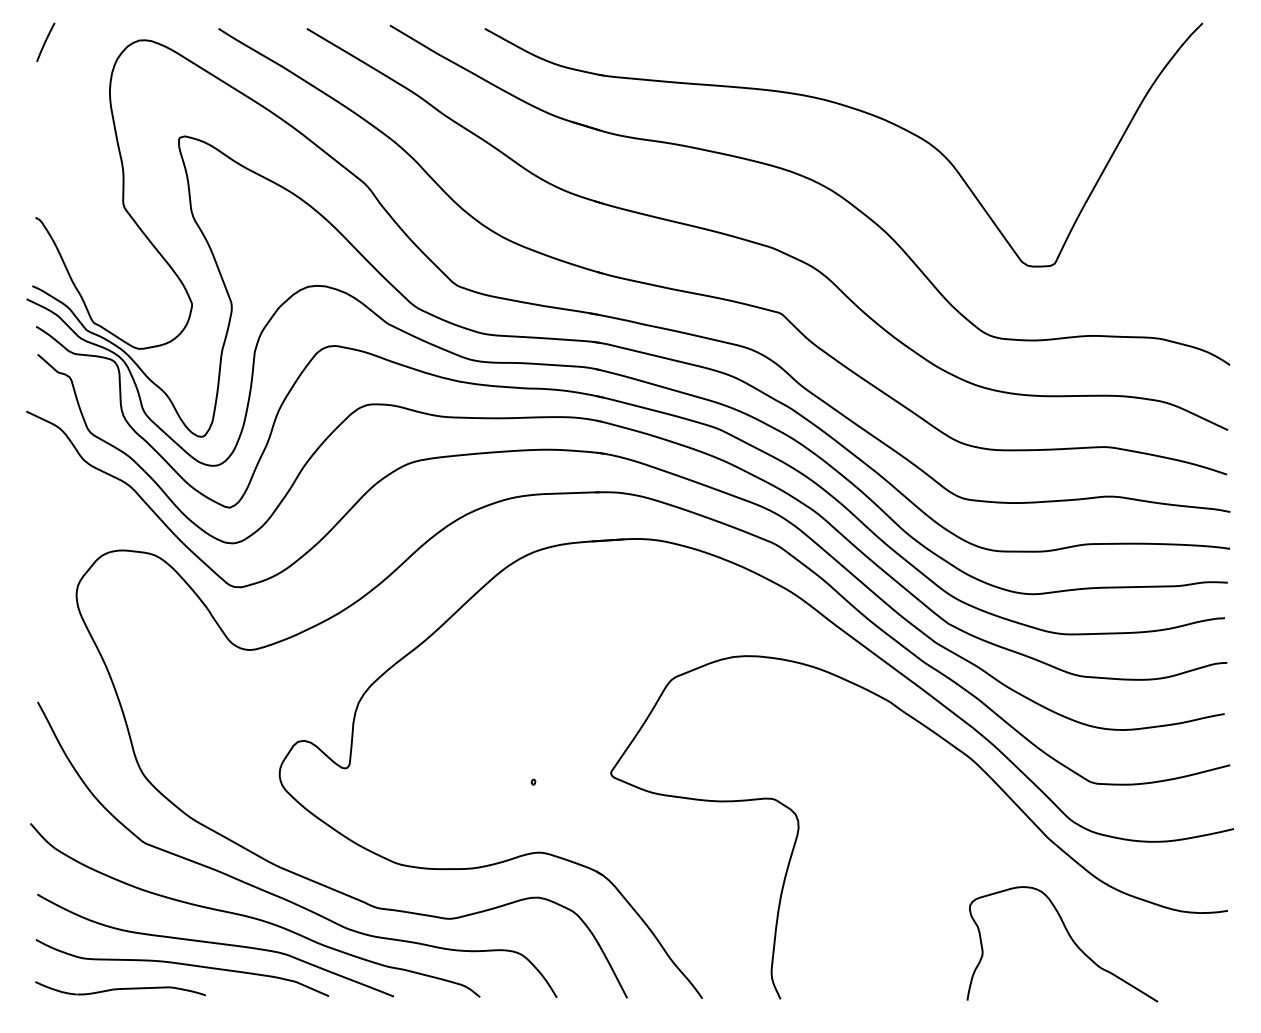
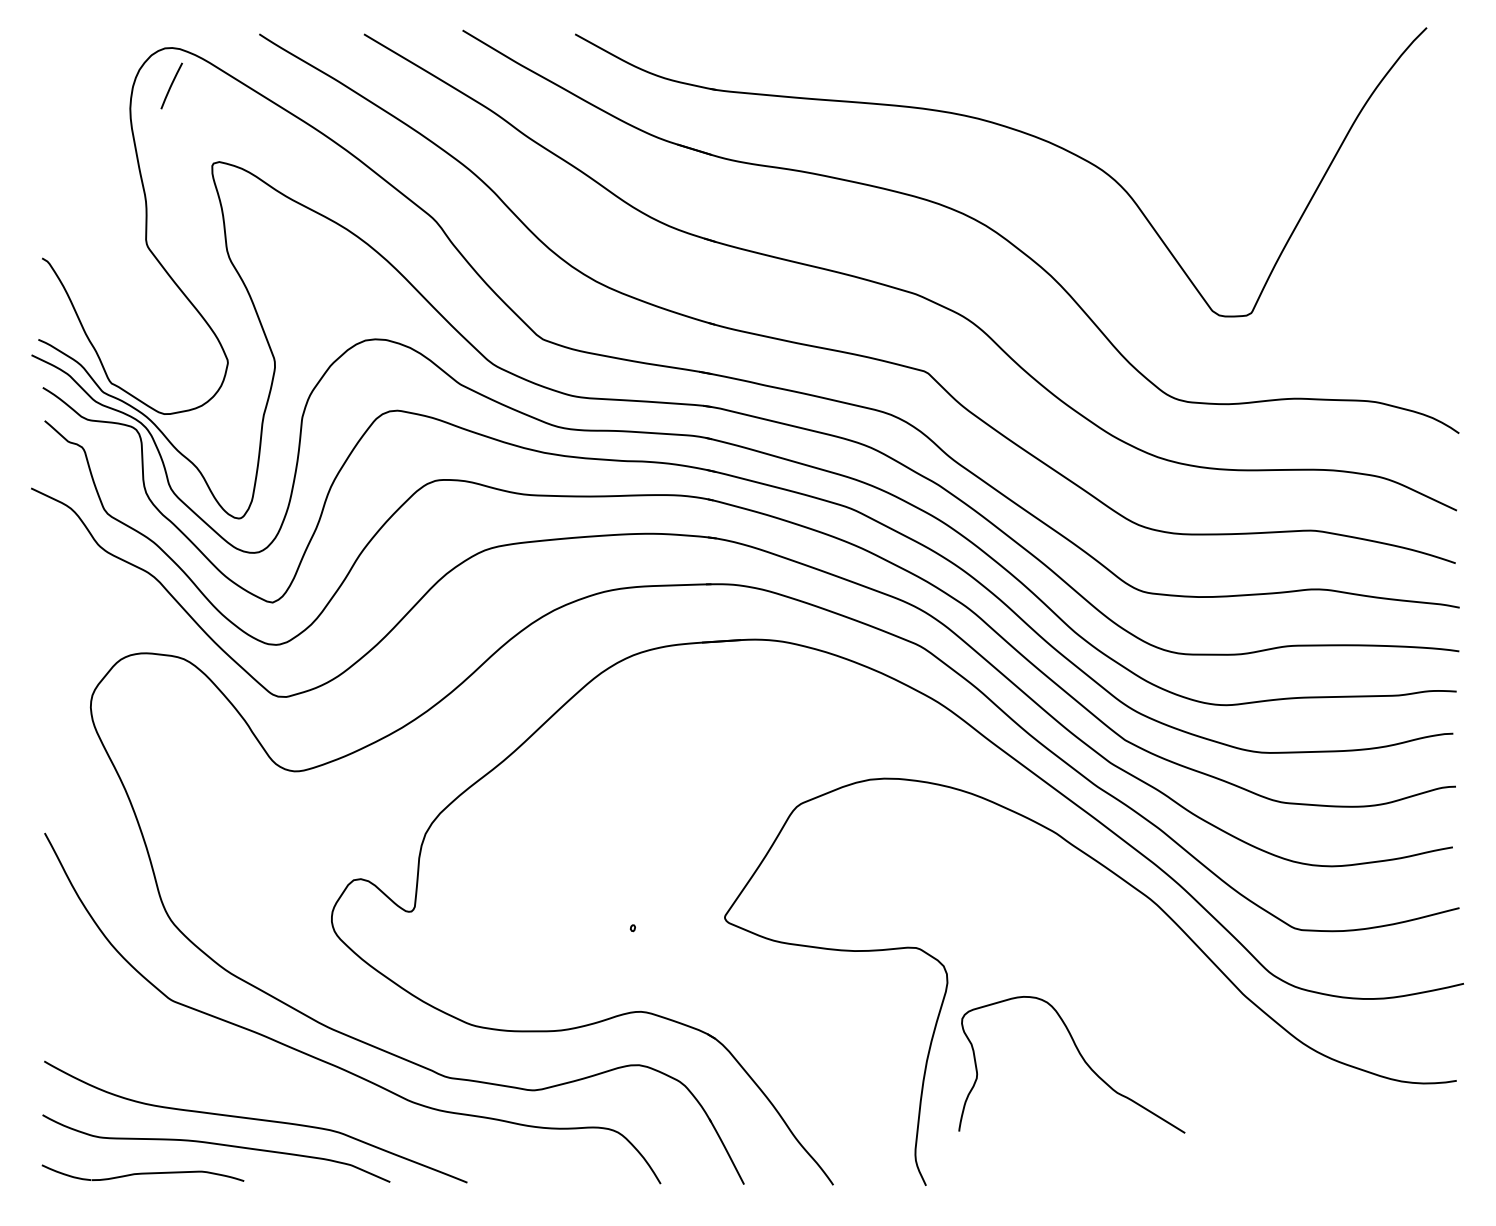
line: (45, 41) -> (171, 85), moved
curve: (252, 916) -> (299, 1087), removed
curve: (1071, 940) -> (1082, 1060), moved

